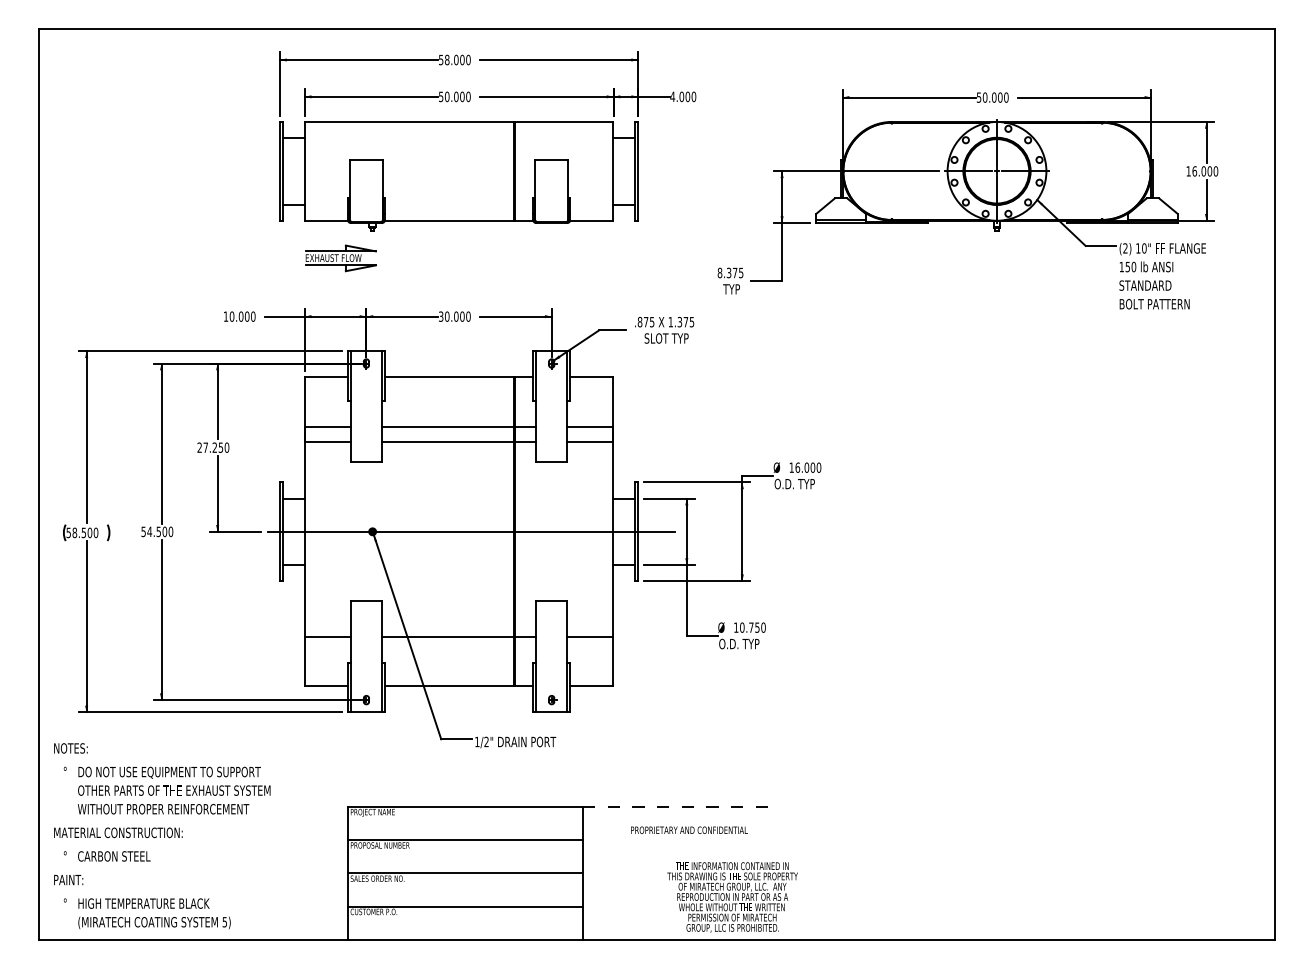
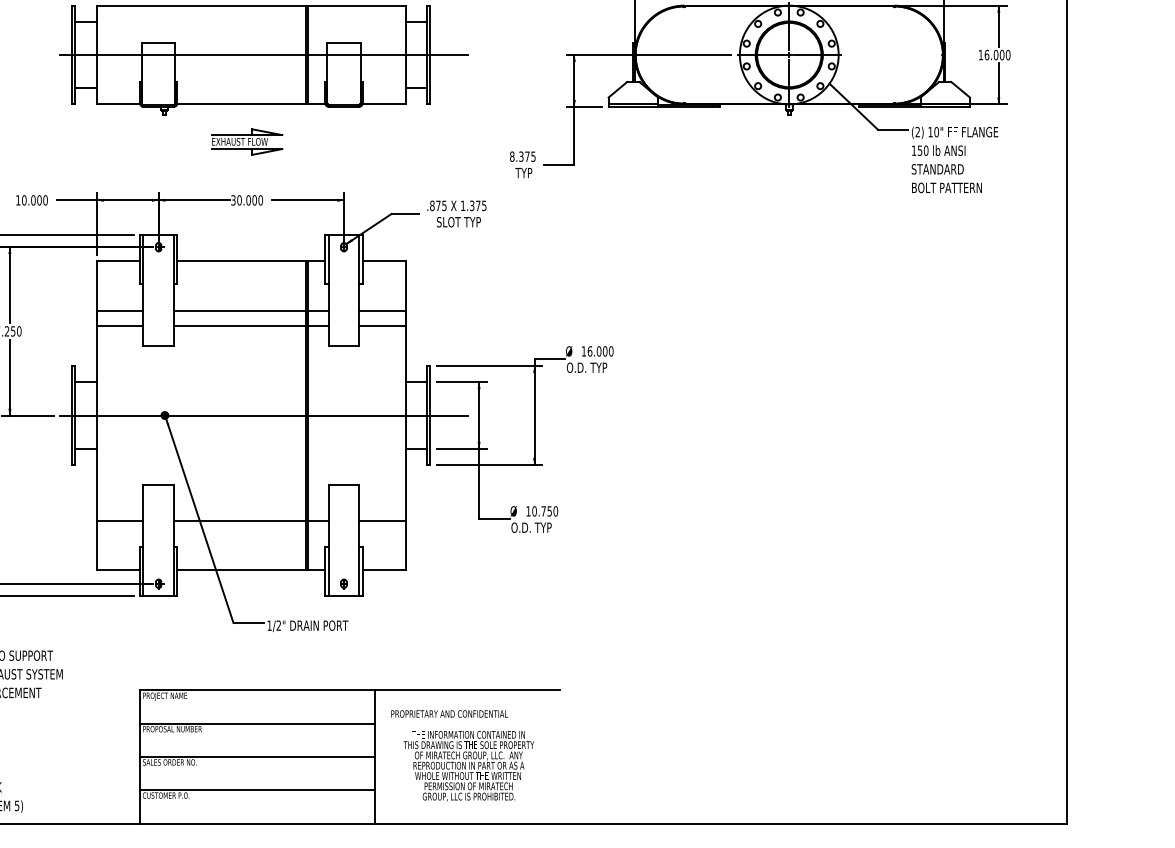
line: (471, 171) -> (263, 55), added
part: (340, 258) -> (246, 142), moved
line: (675, 806) -> (467, 690), dashed -> solid
text: (689, 829) -> (449, 713), moved
text: (732, 897) -> (468, 766), moved

